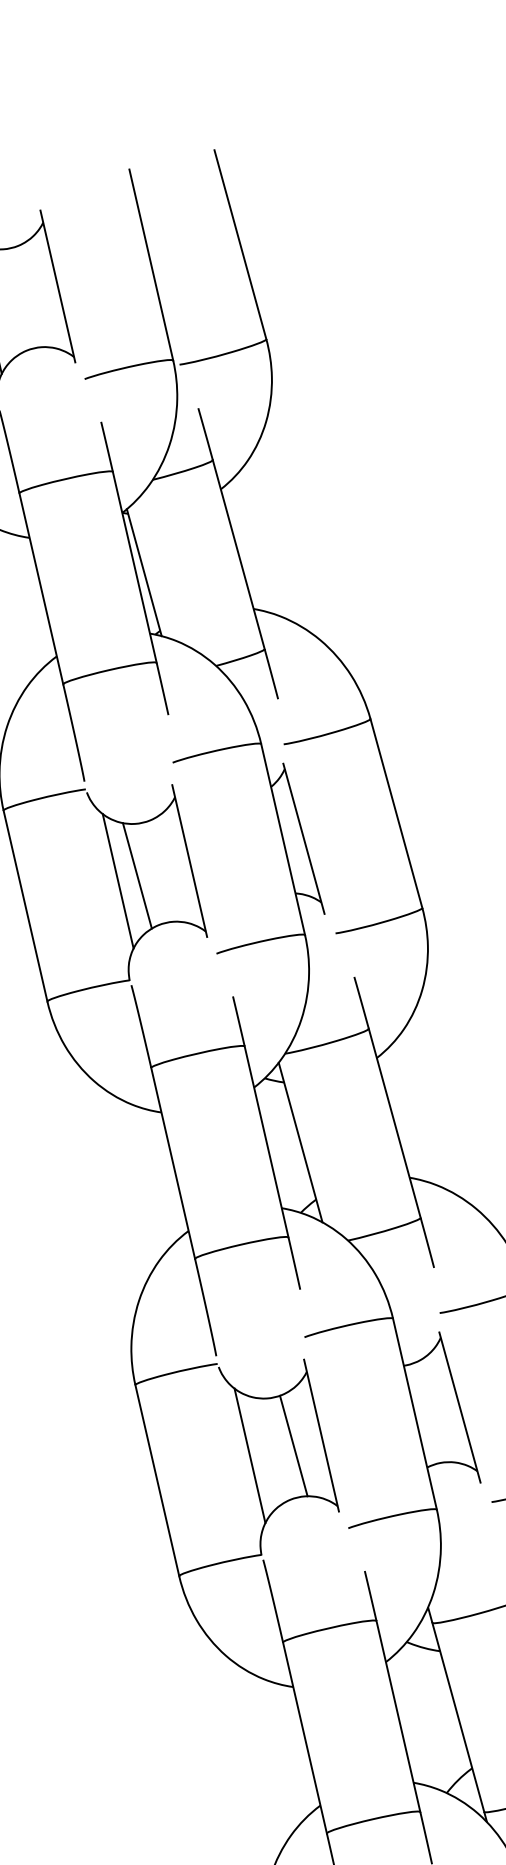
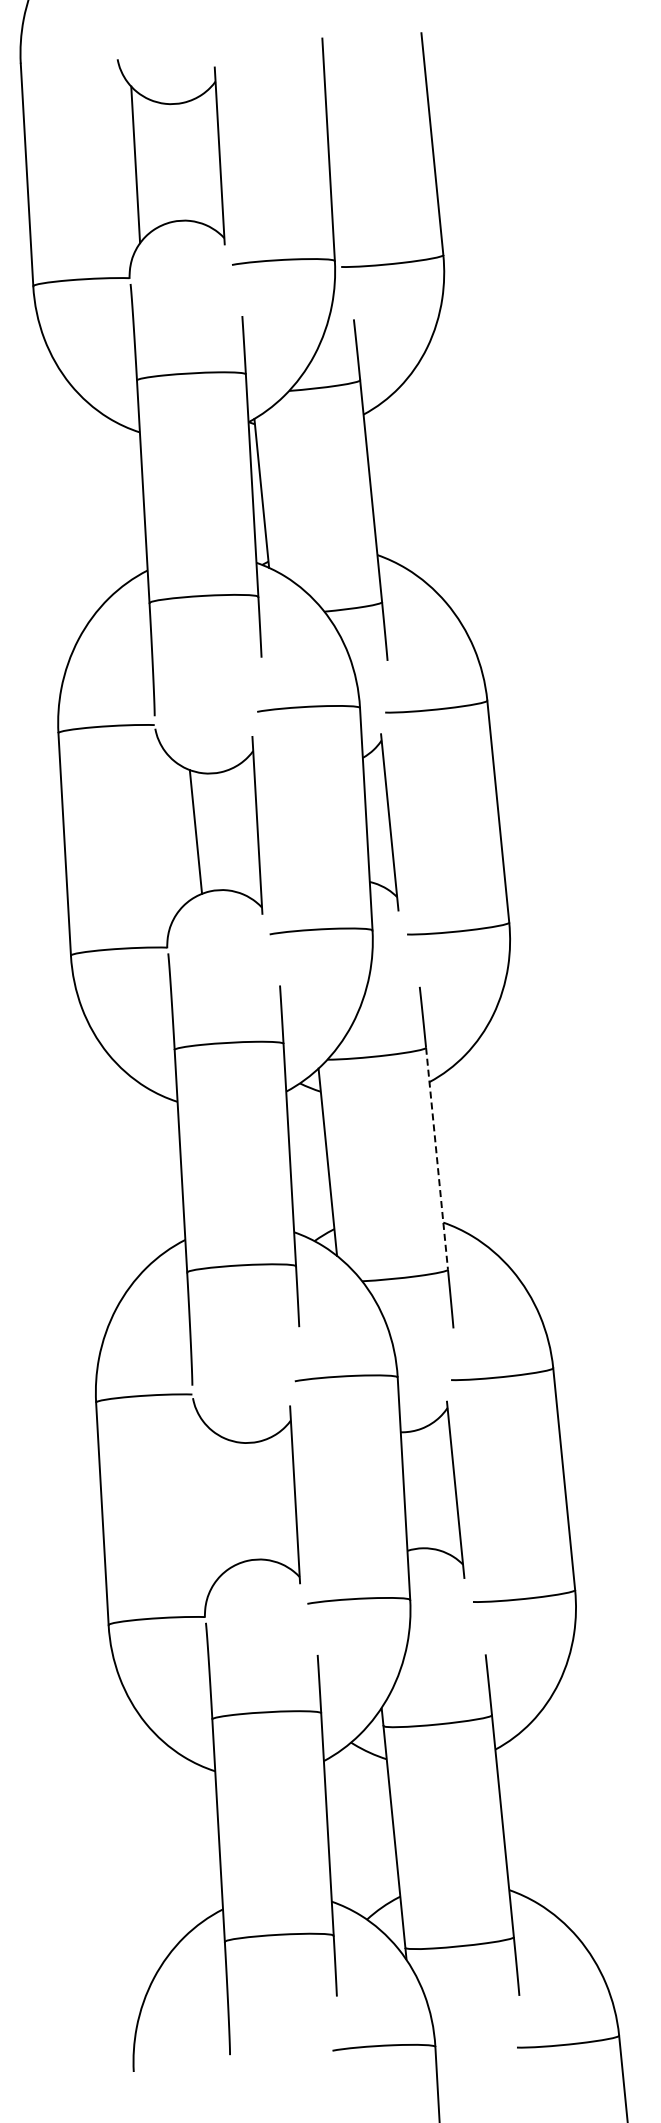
line: (117, 881) -> (172, 834), removed
line: (395, 1123) -> (437, 1159), solid -> dashed
line: (293, 1446) -> (261, 1501), removed
line: (249, 1455) -> (210, 1503), removed

